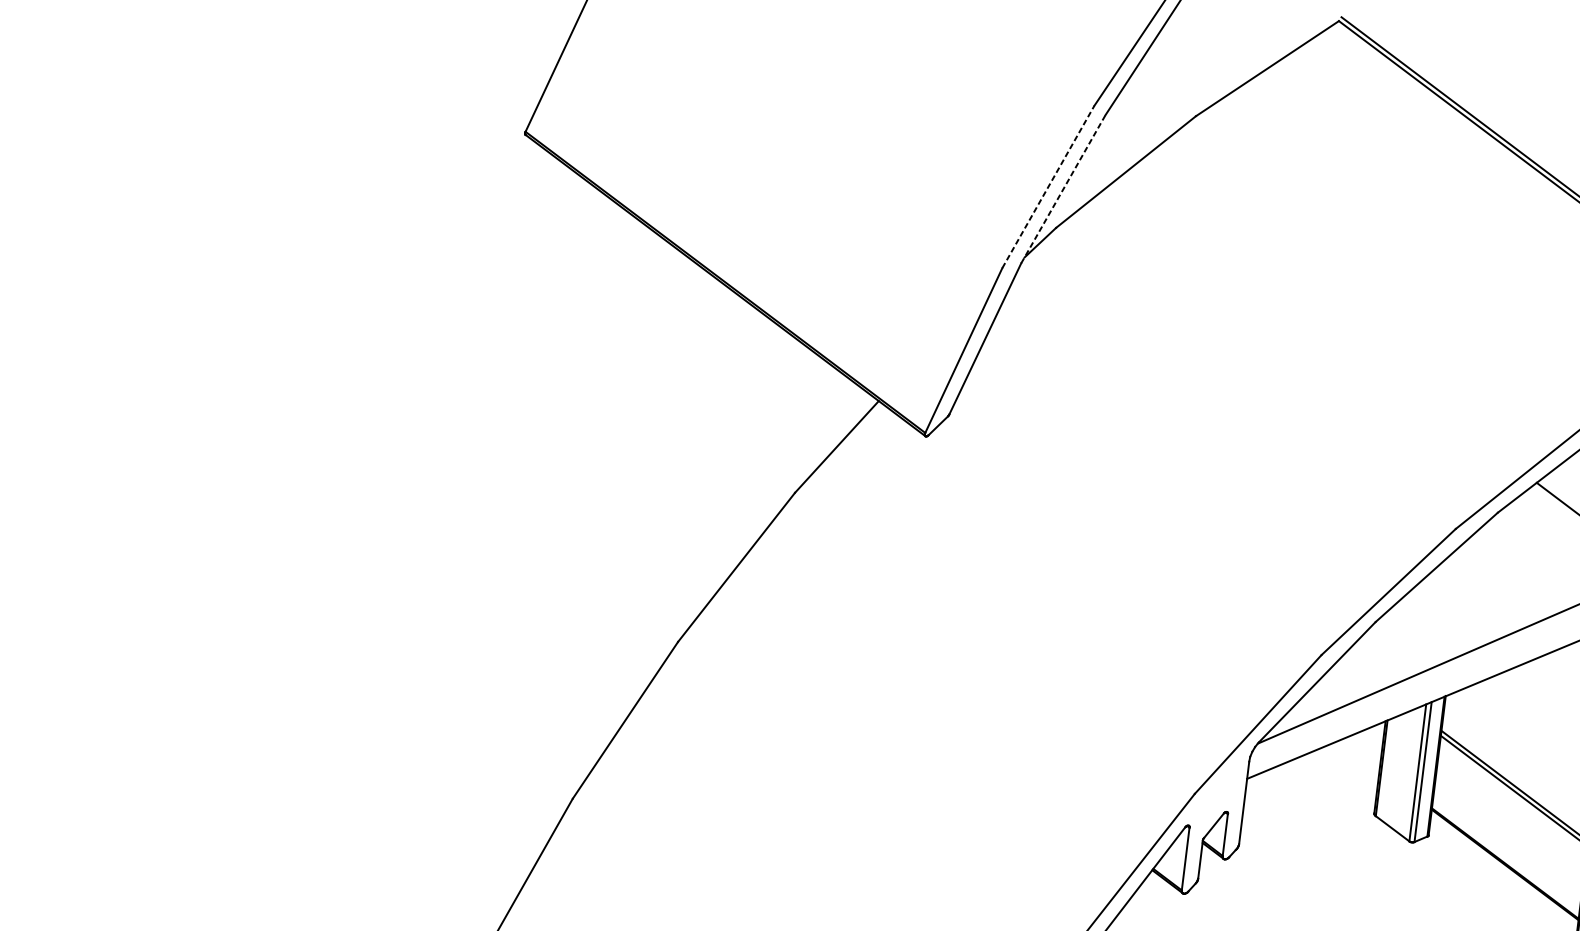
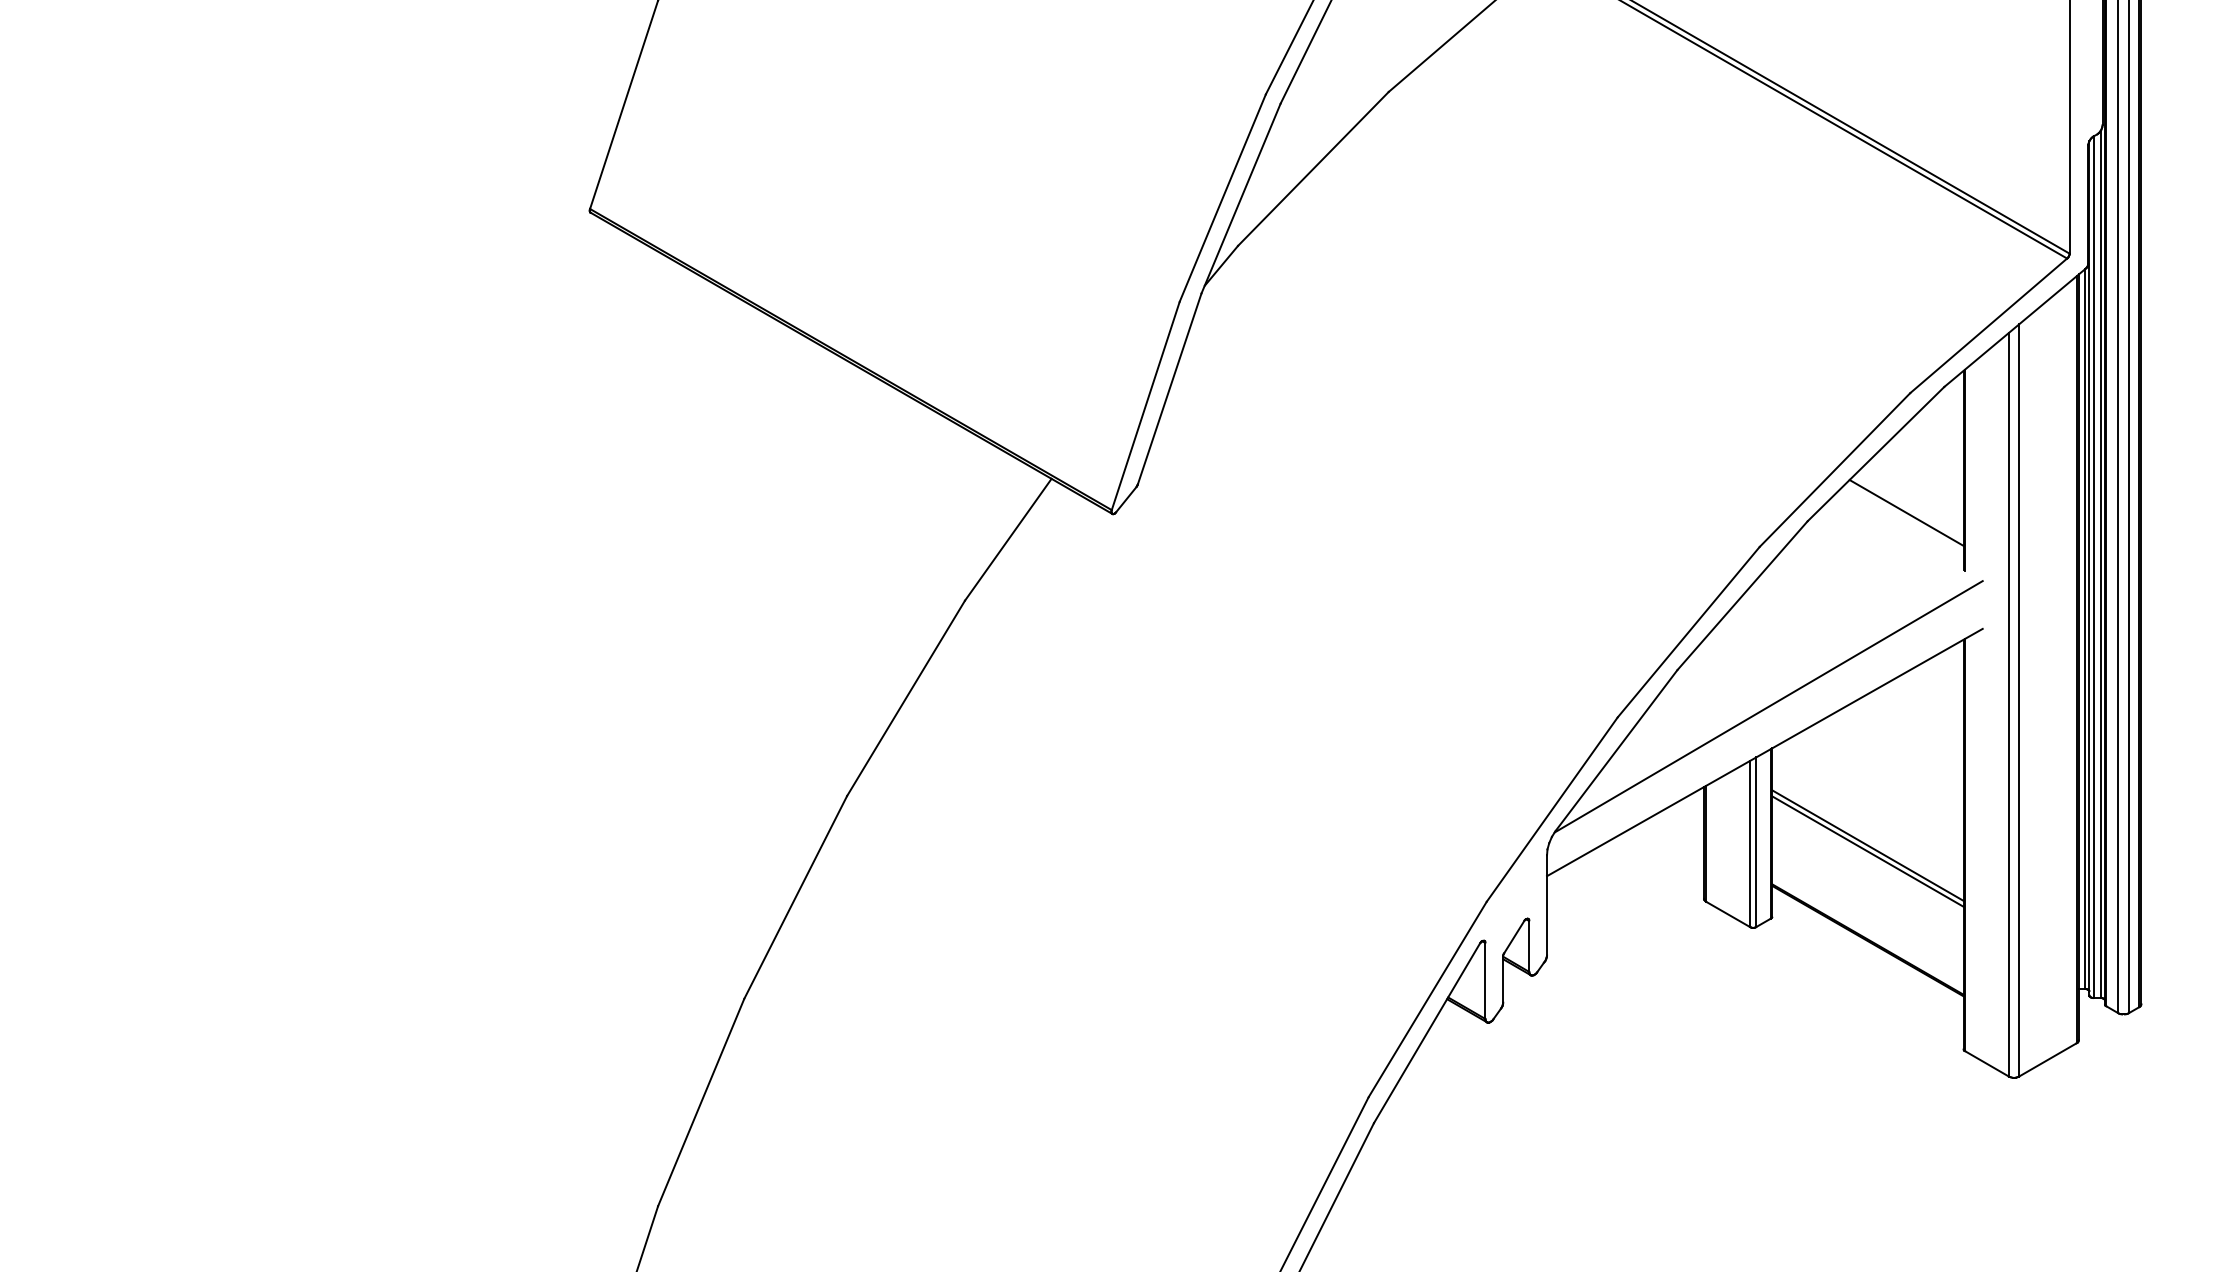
line: (1048, 186) -> (1222, 197), dashed -> solid
line: (1063, 189) -> (1241, 198), dashed -> solid

